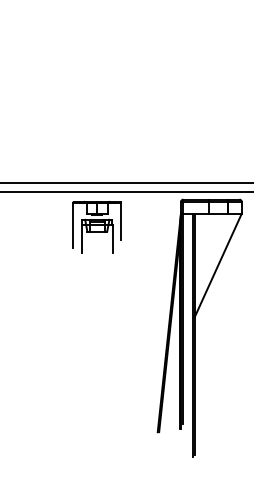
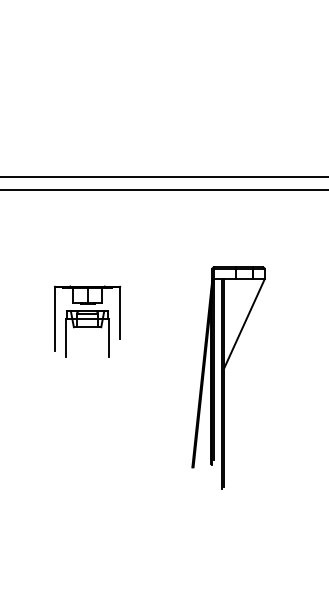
part: (96, 226) -> (86, 320), moved
part: (199, 328) -> (228, 378), size x0.62

